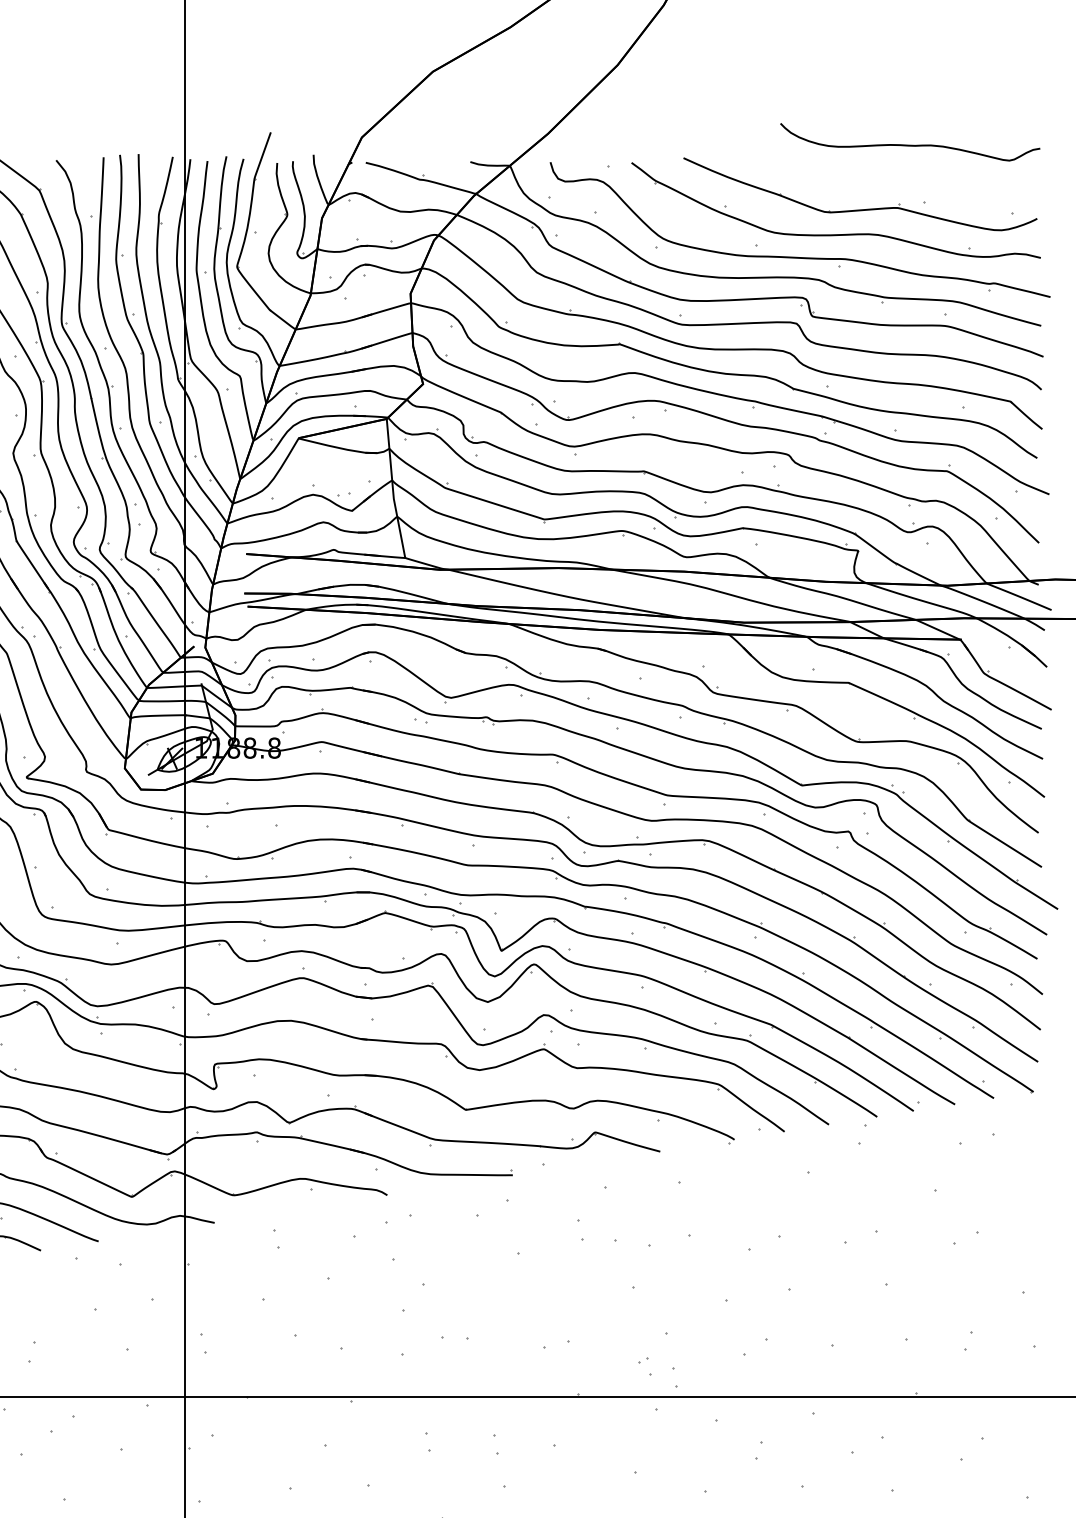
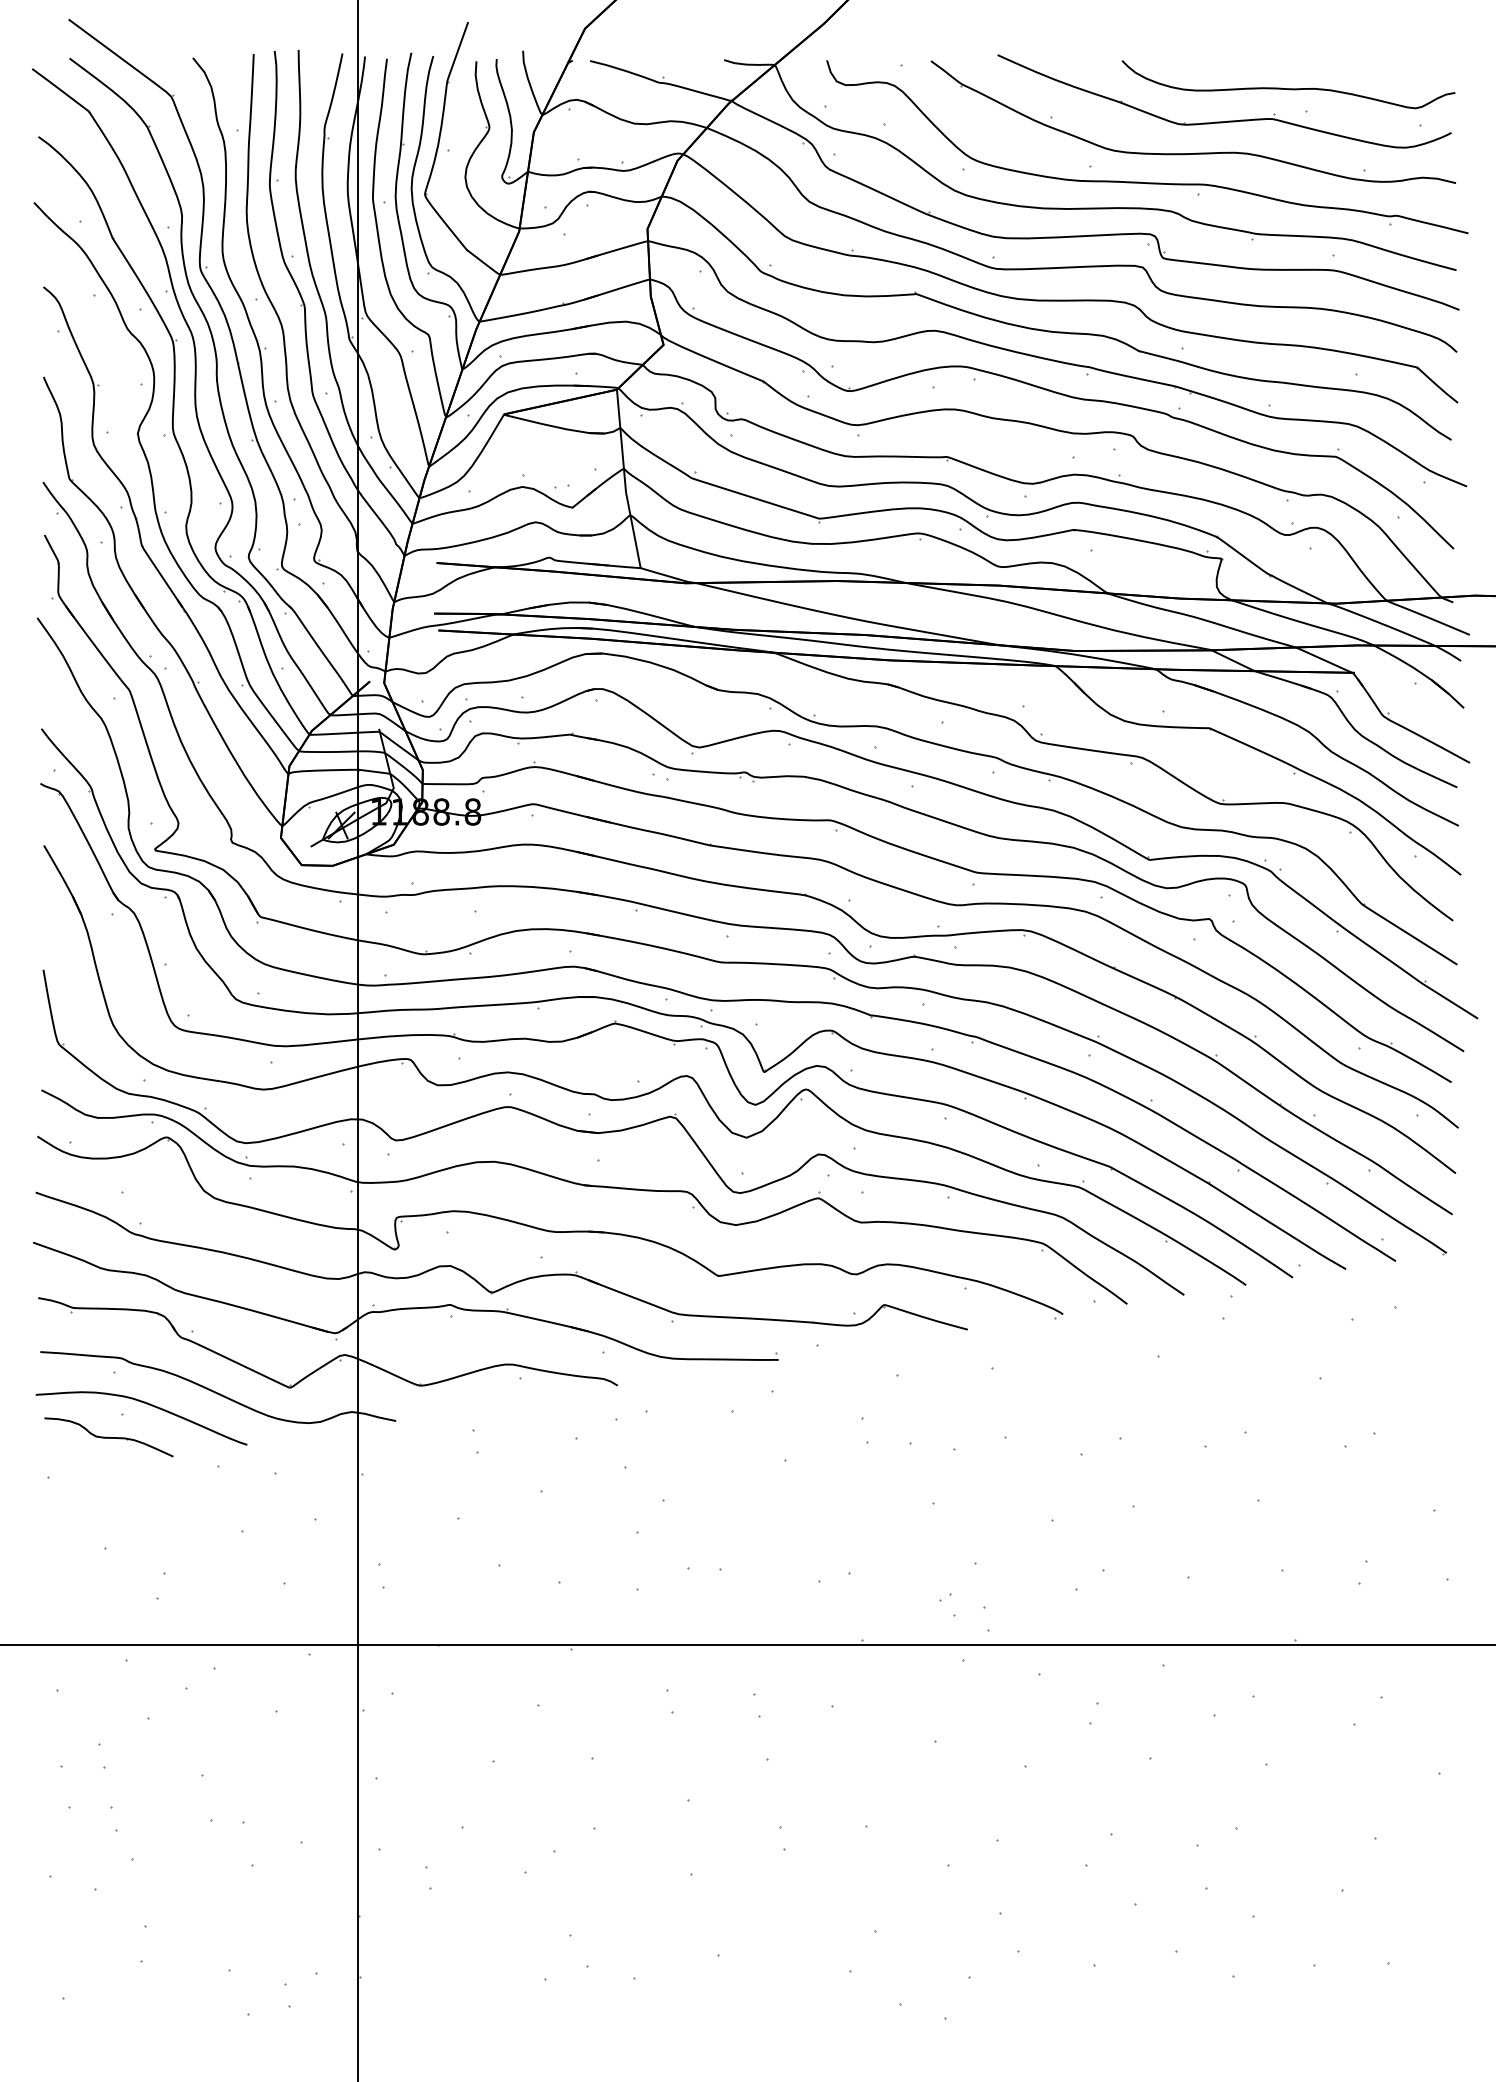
curve: (910, 145) -> (1288, 88), moved

